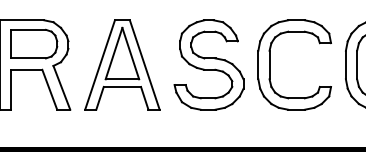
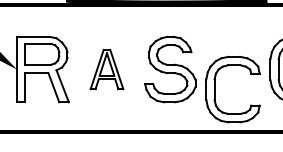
part: (121, 64) -> (106, 69), size x0.6
part: (270, 64) -> (215, 89), moved

